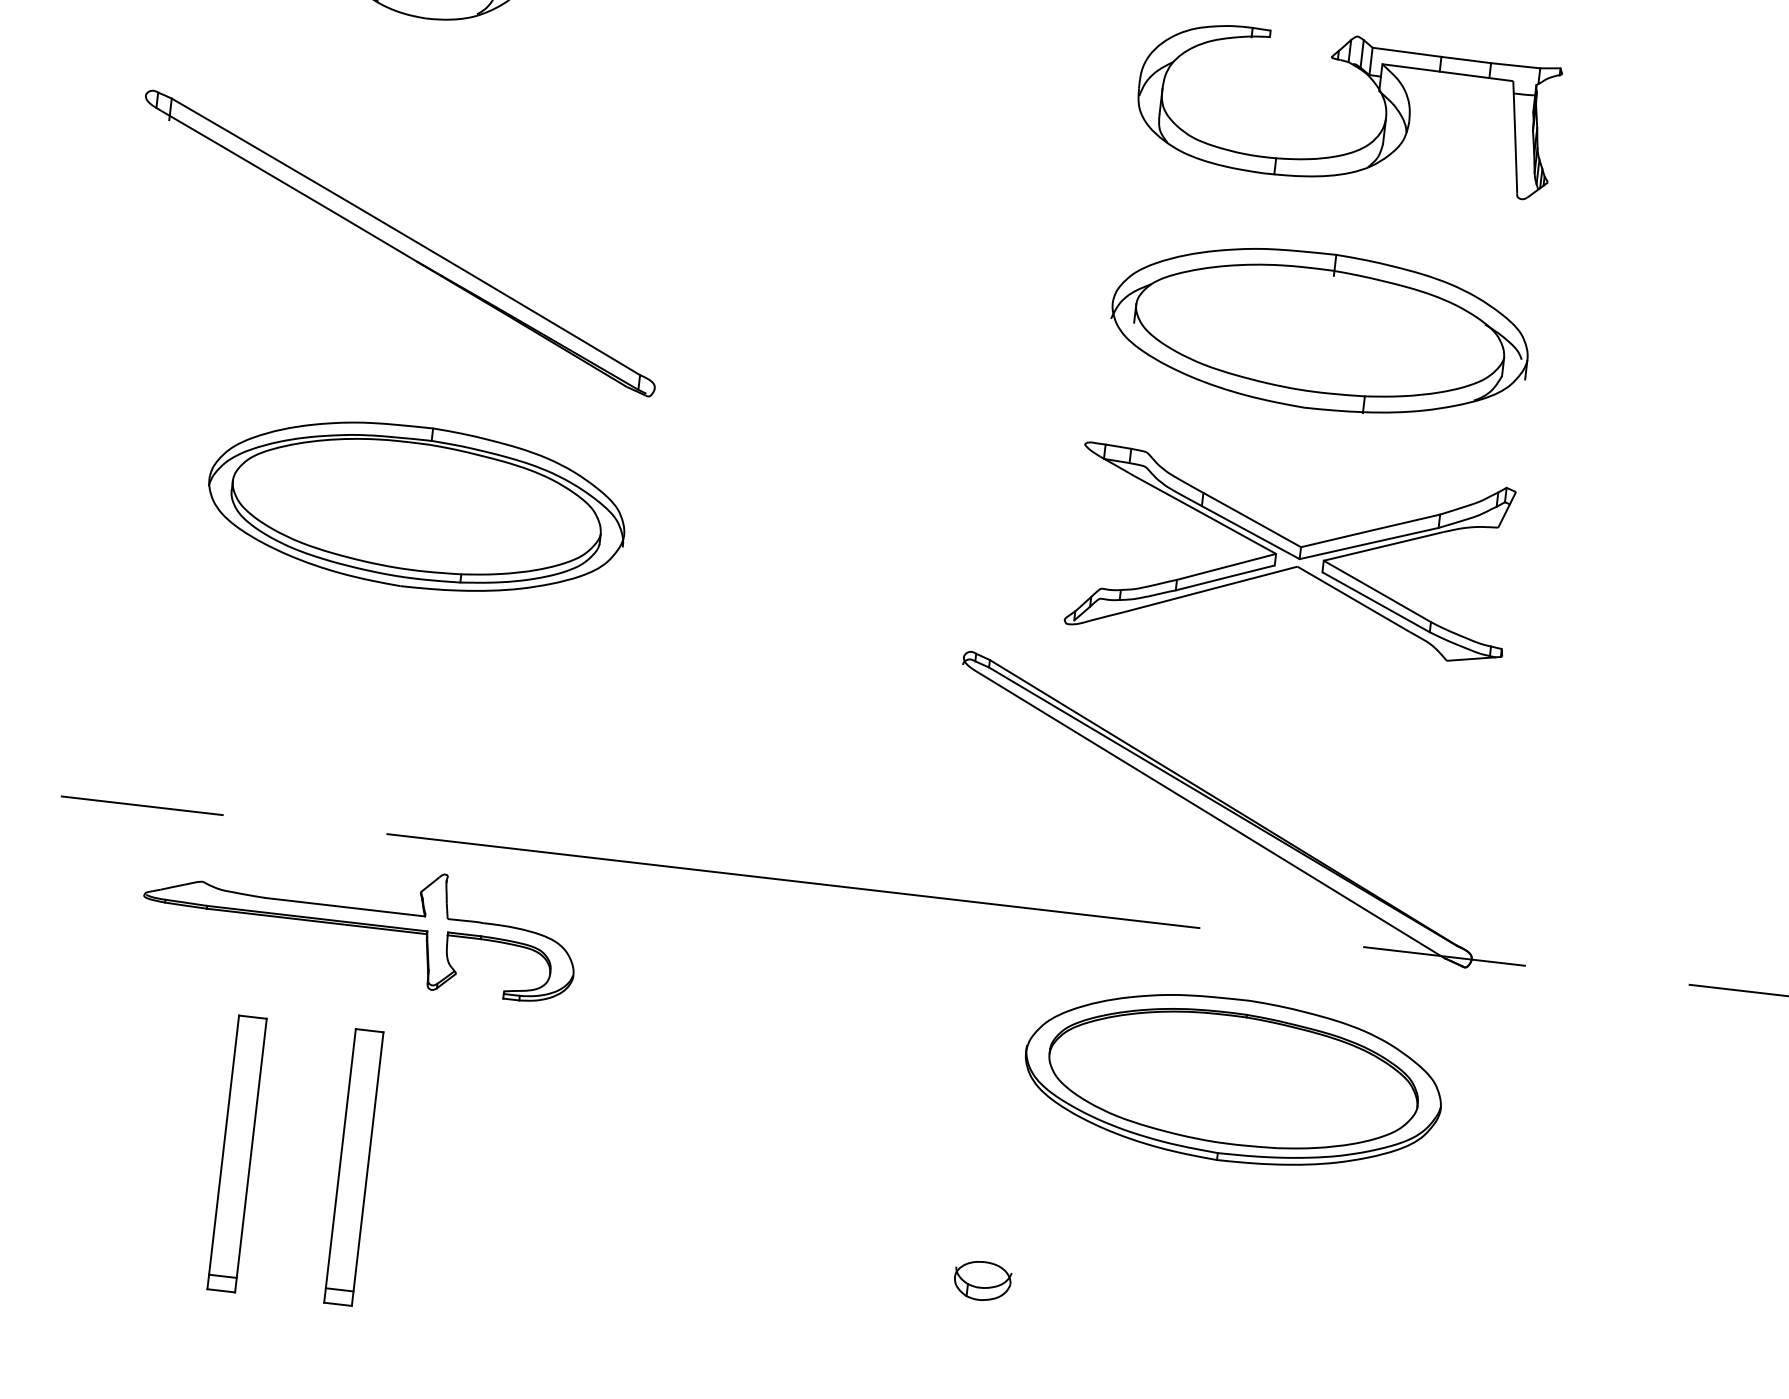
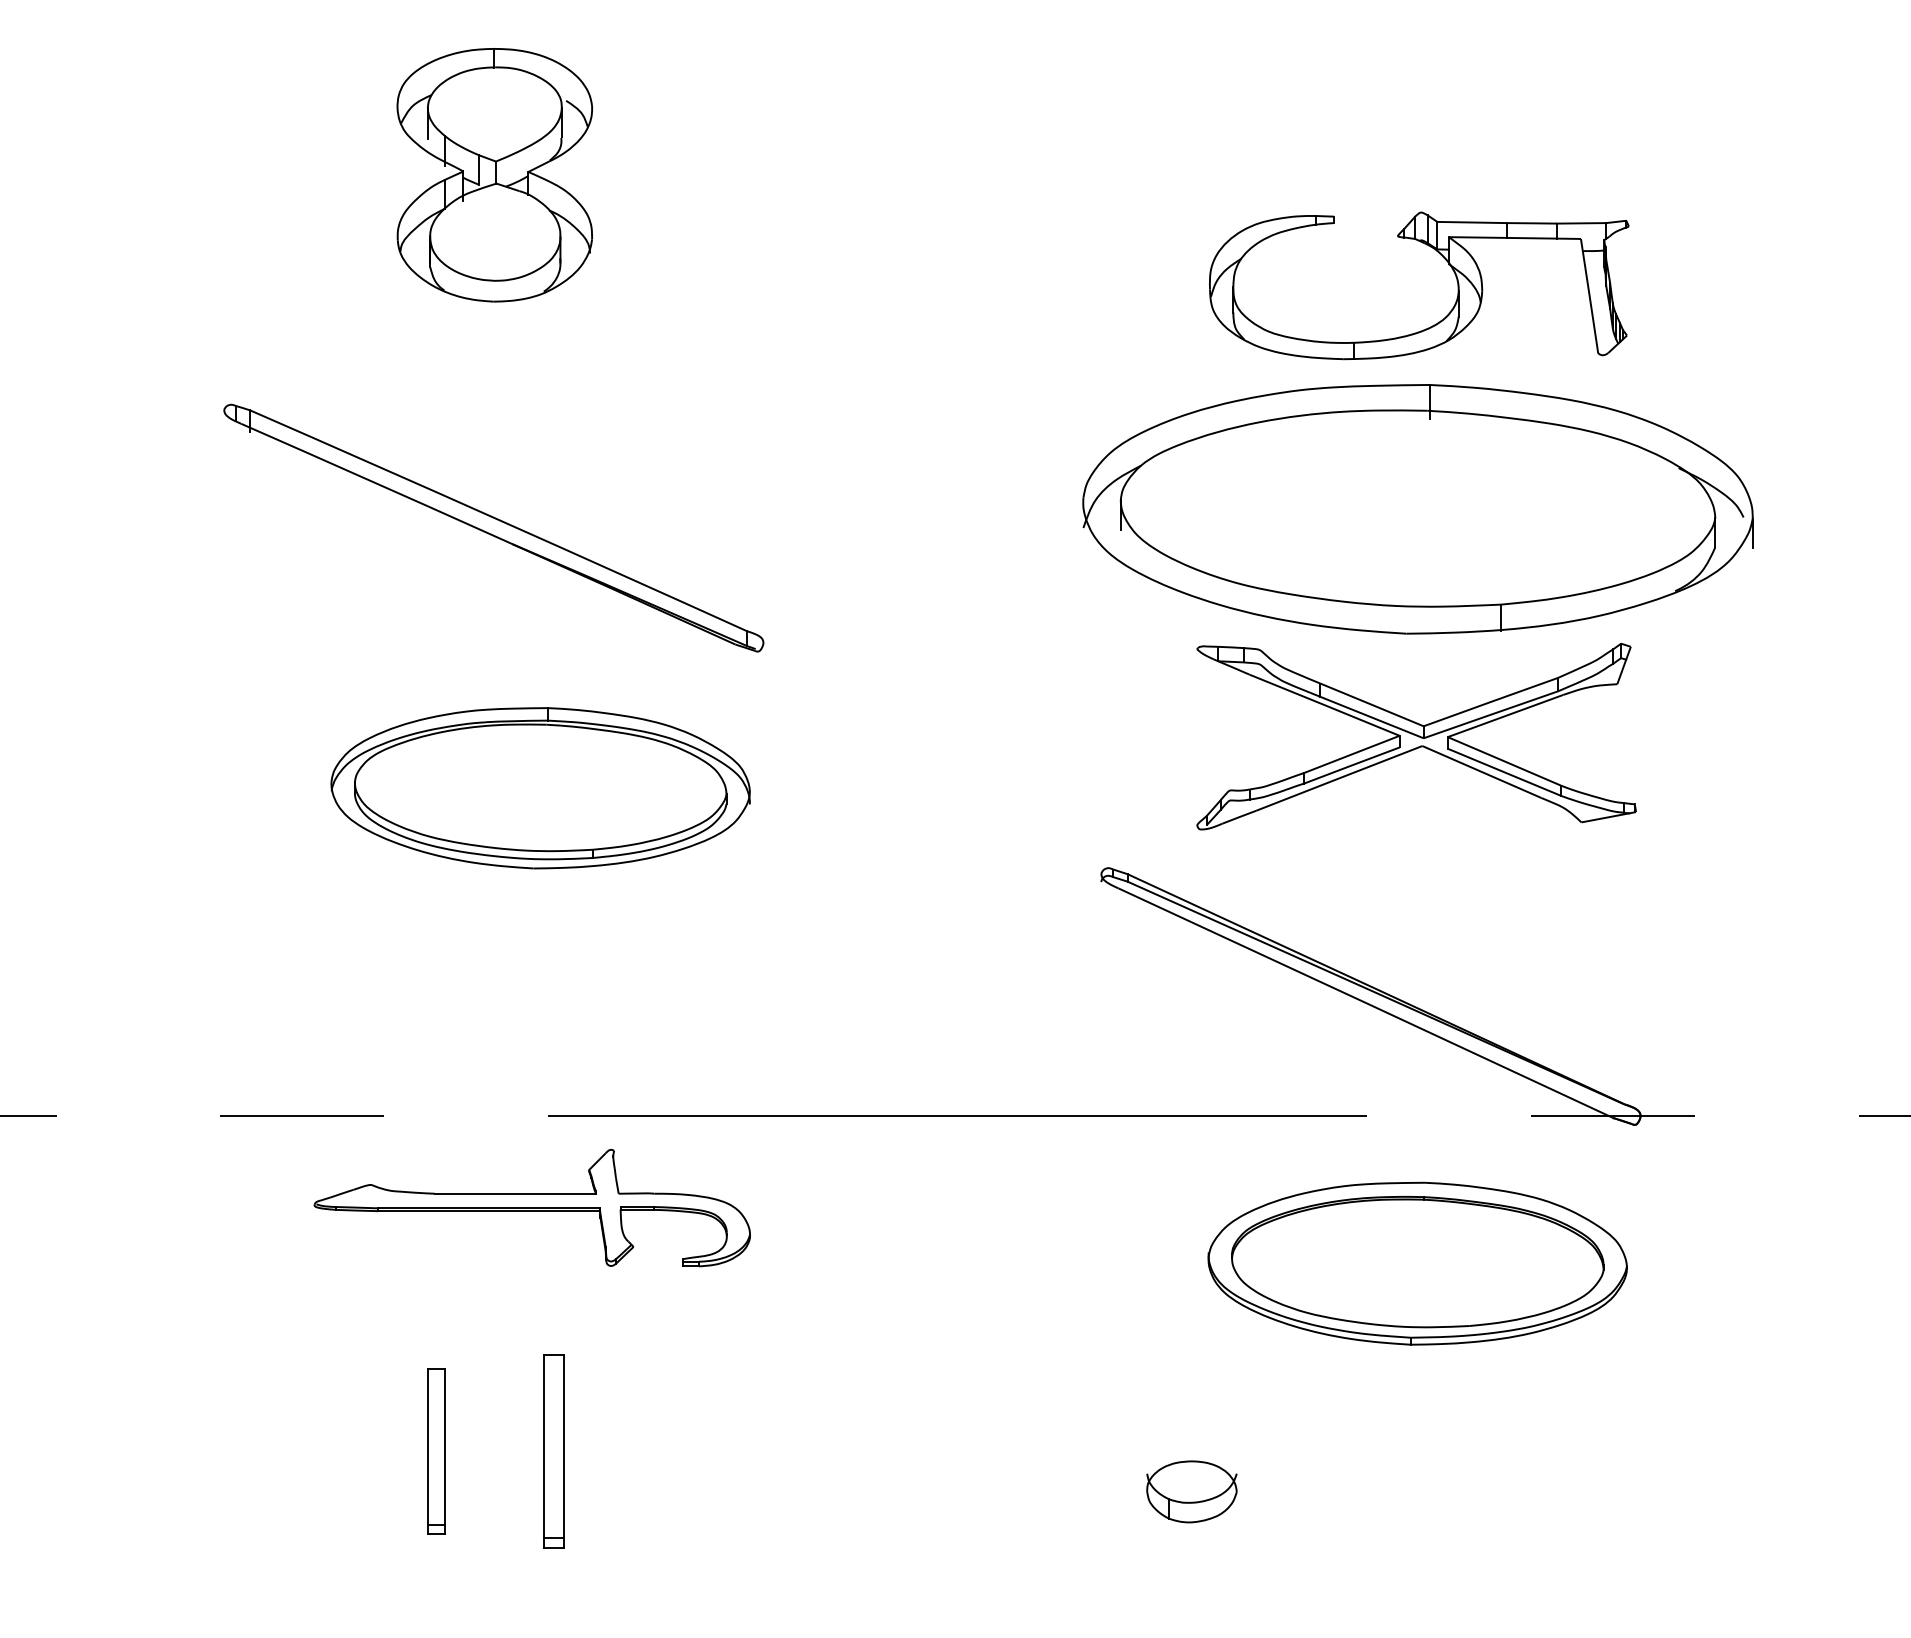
part: (1319, 331) -> (1417, 509), size x1.6
part: (237, 1154) -> (436, 1451), size x0.6
part: (353, 1167) -> (553, 1451), size x0.7
part: (982, 1280) -> (1191, 1491), size x1.6

